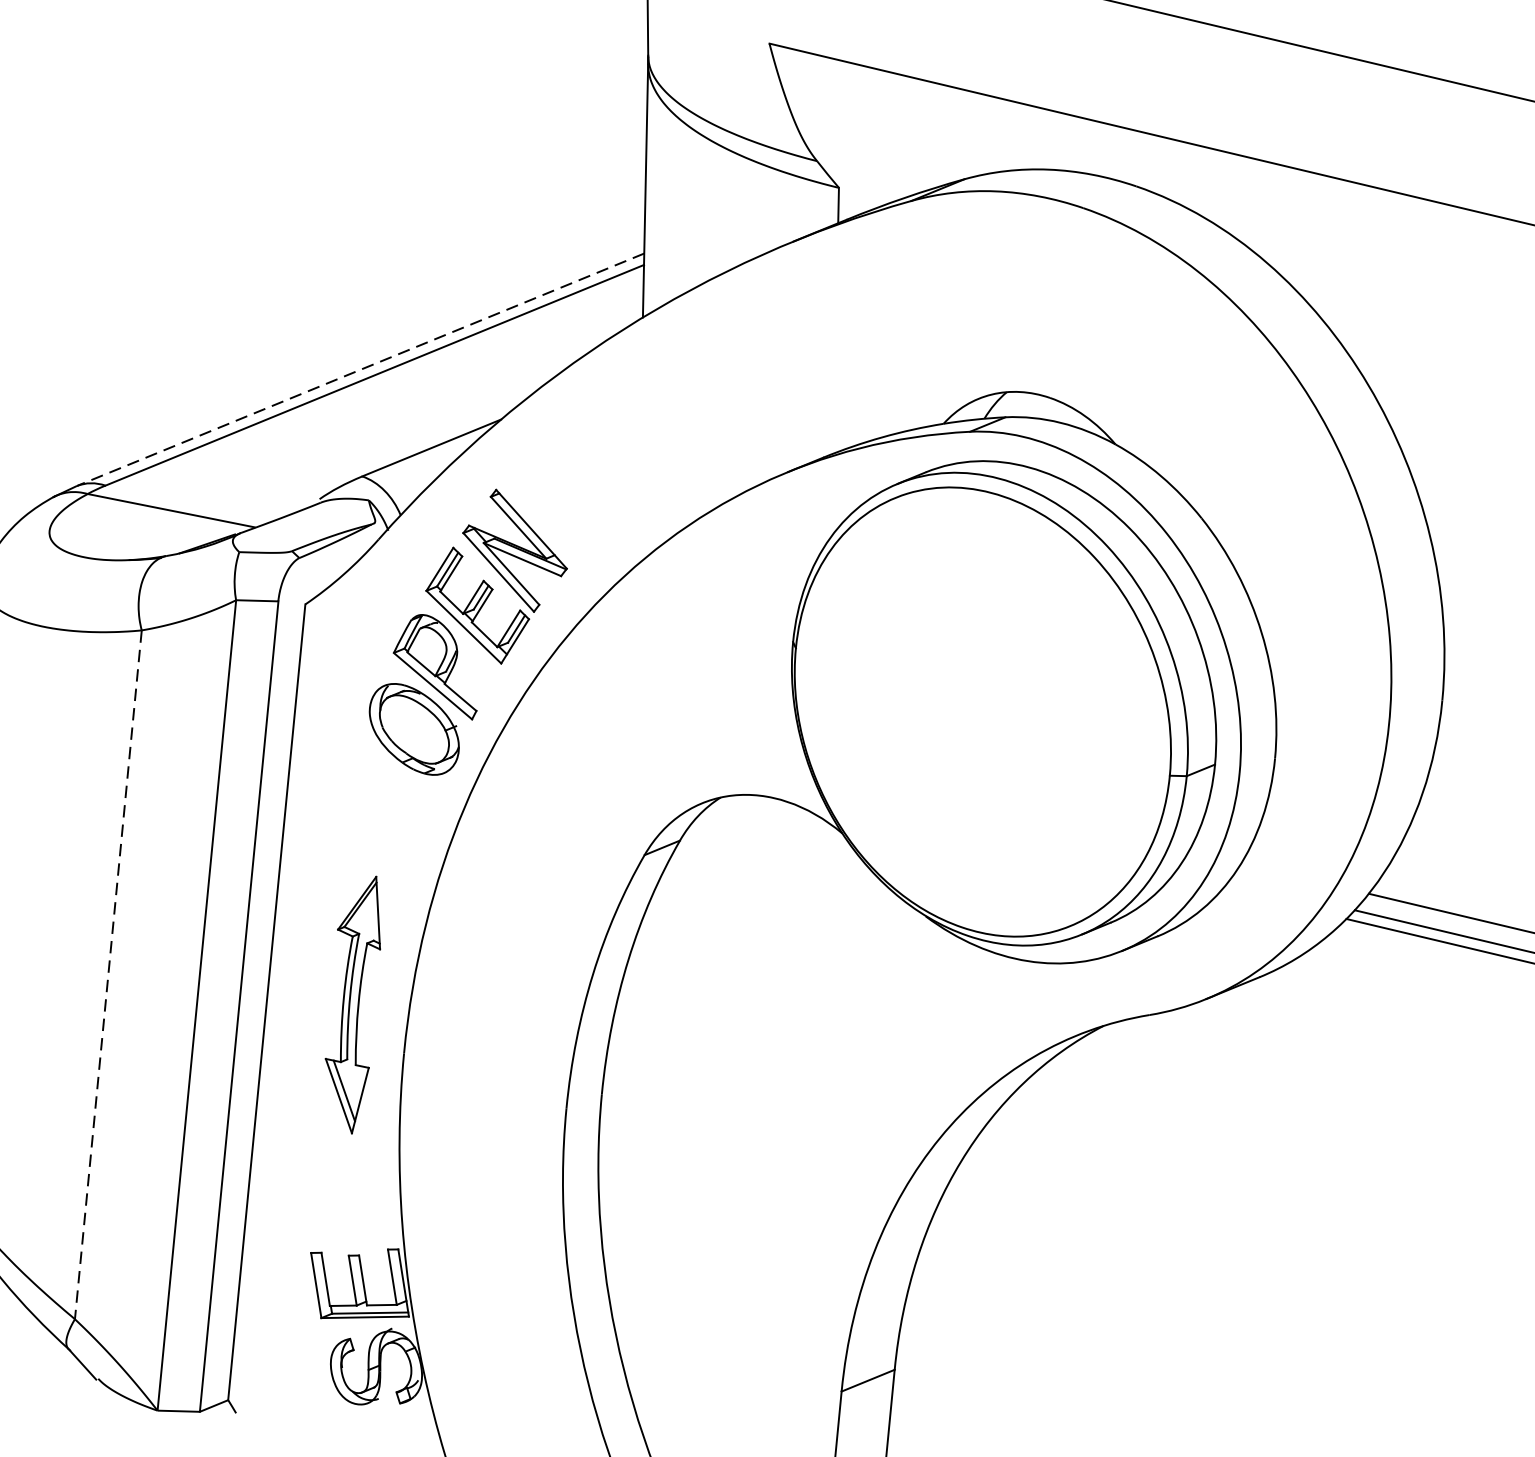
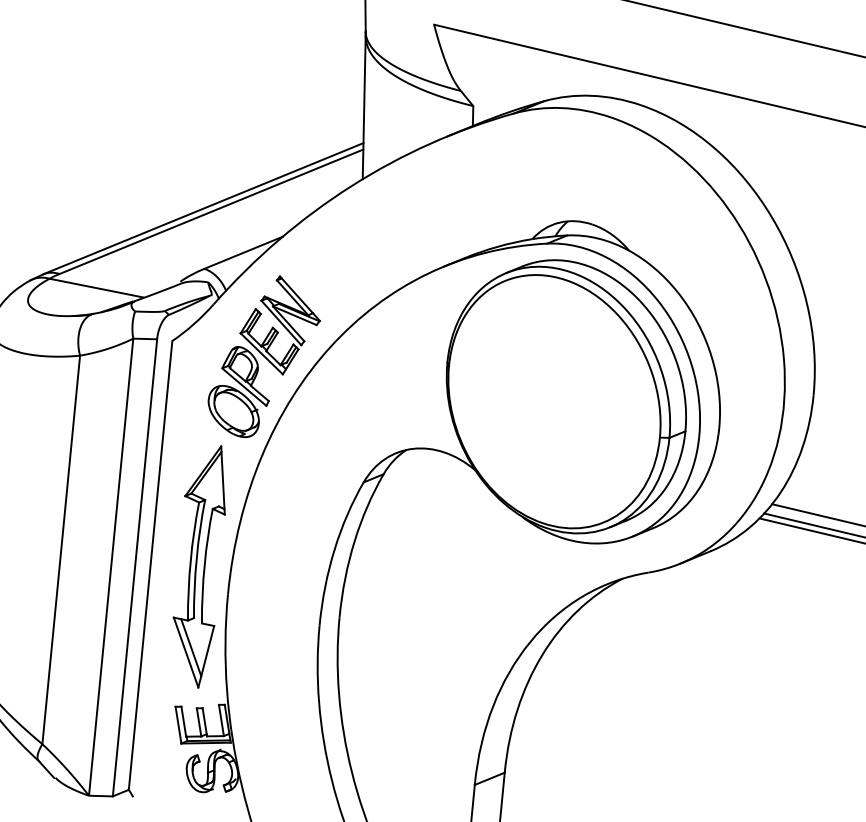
line: (360, 369) -> (203, 208), dashed -> solid
line: (108, 975) -> (61, 550), dashed -> solid
part: (351, 1004) -> (198, 566), size x1.67

